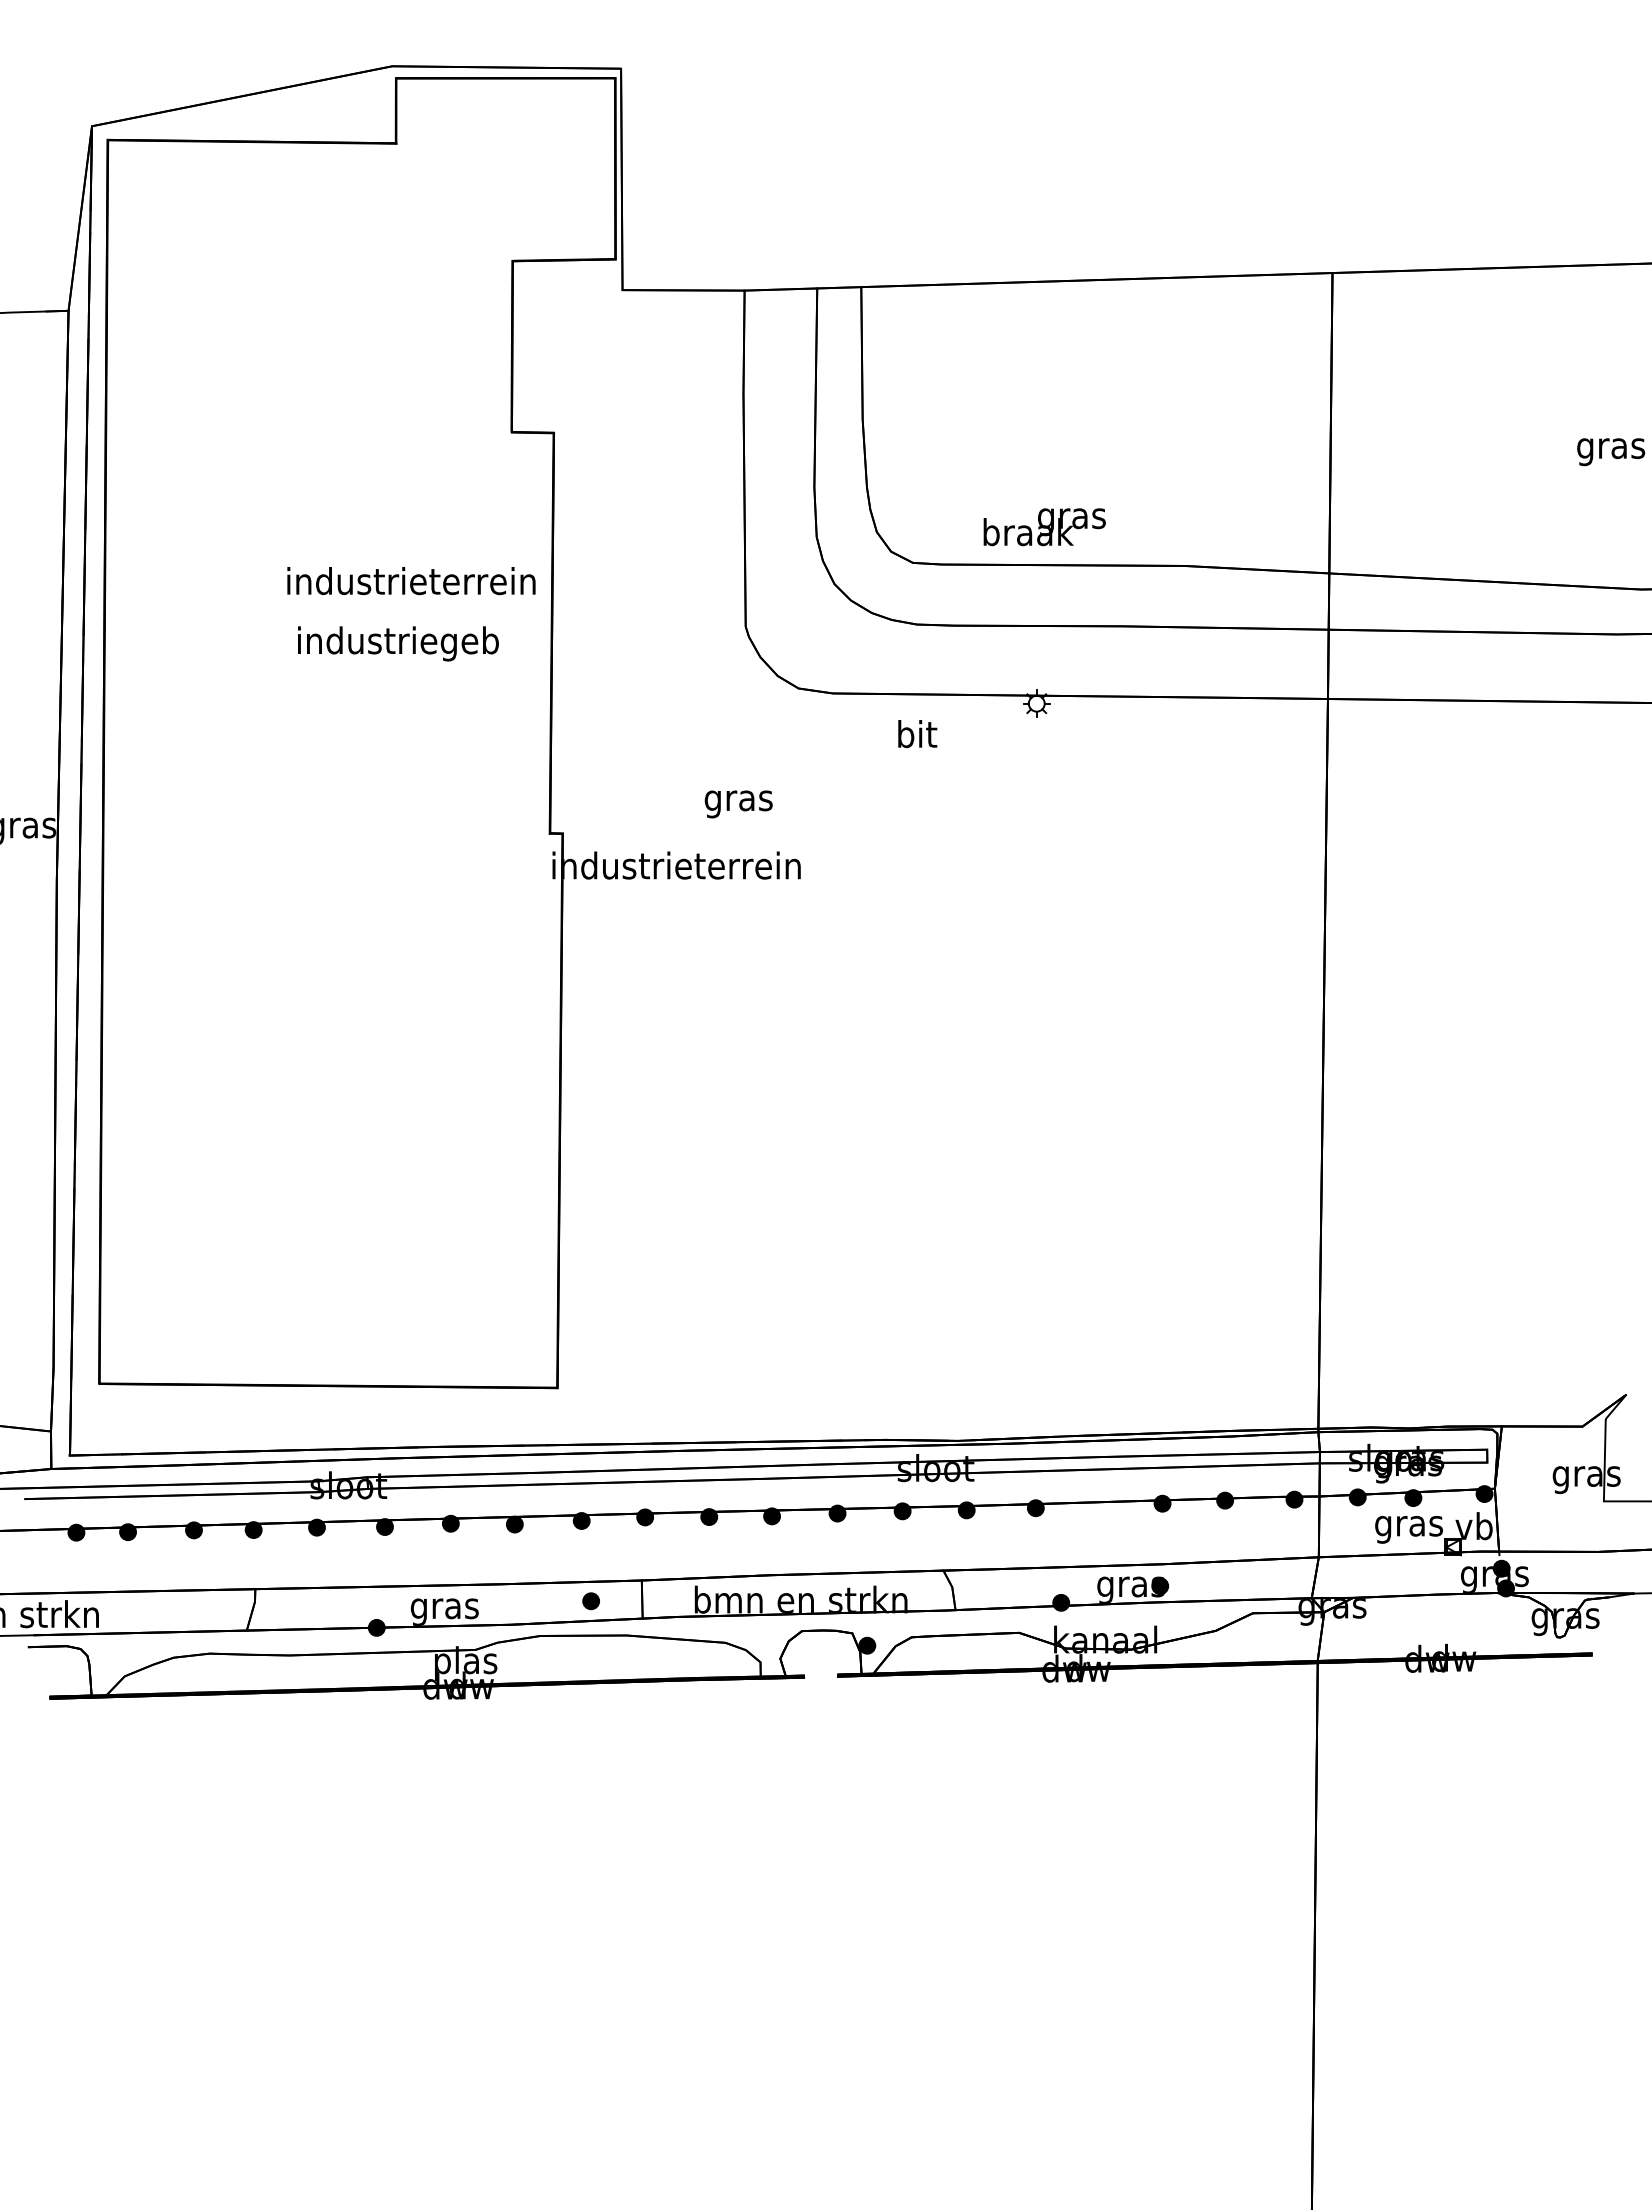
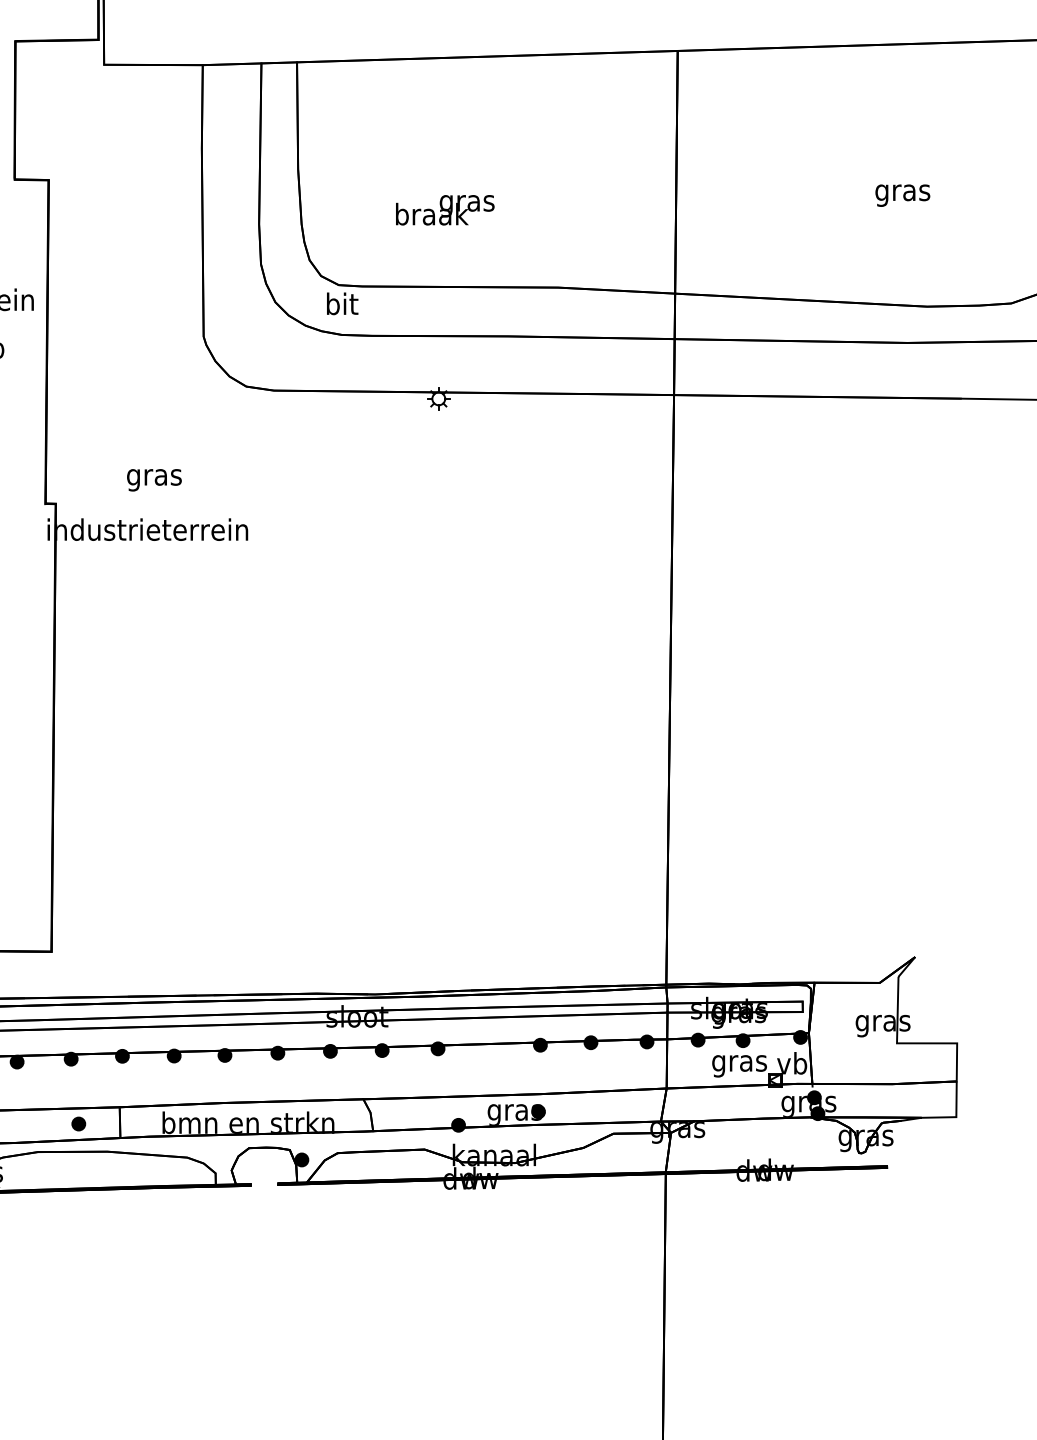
text: (1044, 527) -> (445, 210), moved
text: (917, 734) -> (342, 304), moved
text: (738, 804) -> (154, 480), moved

